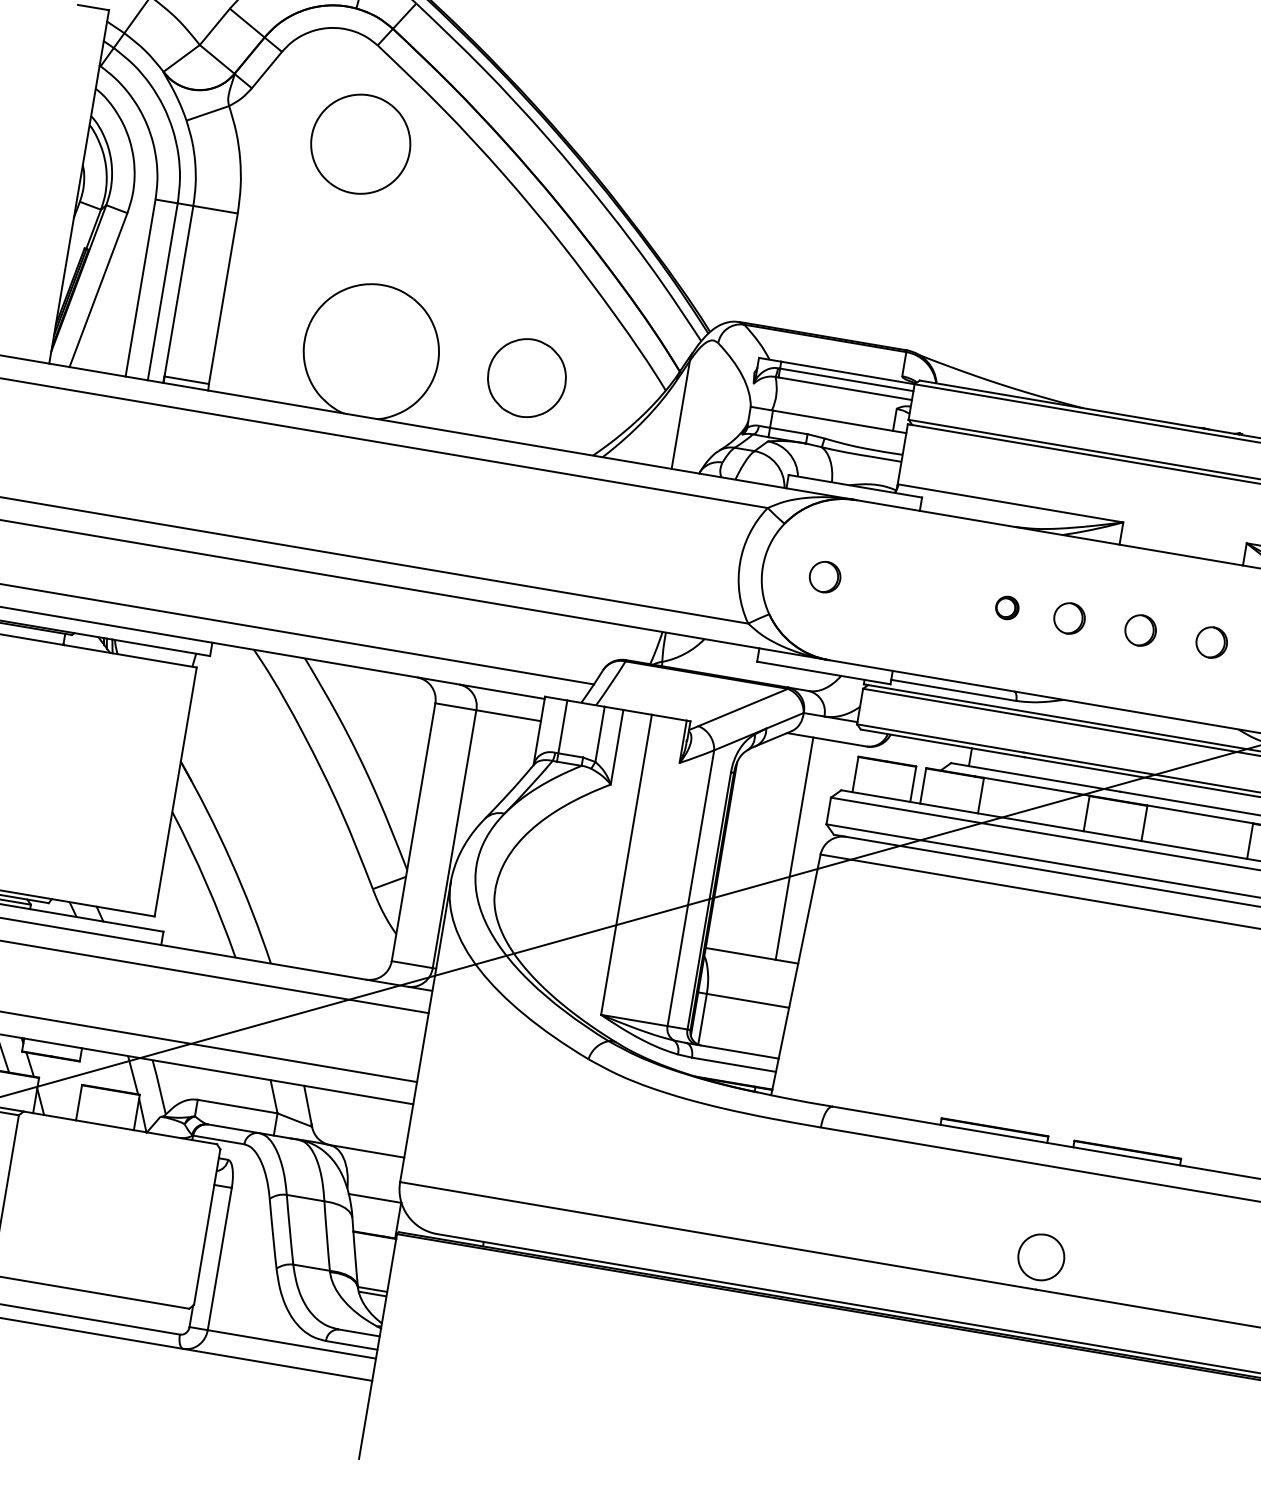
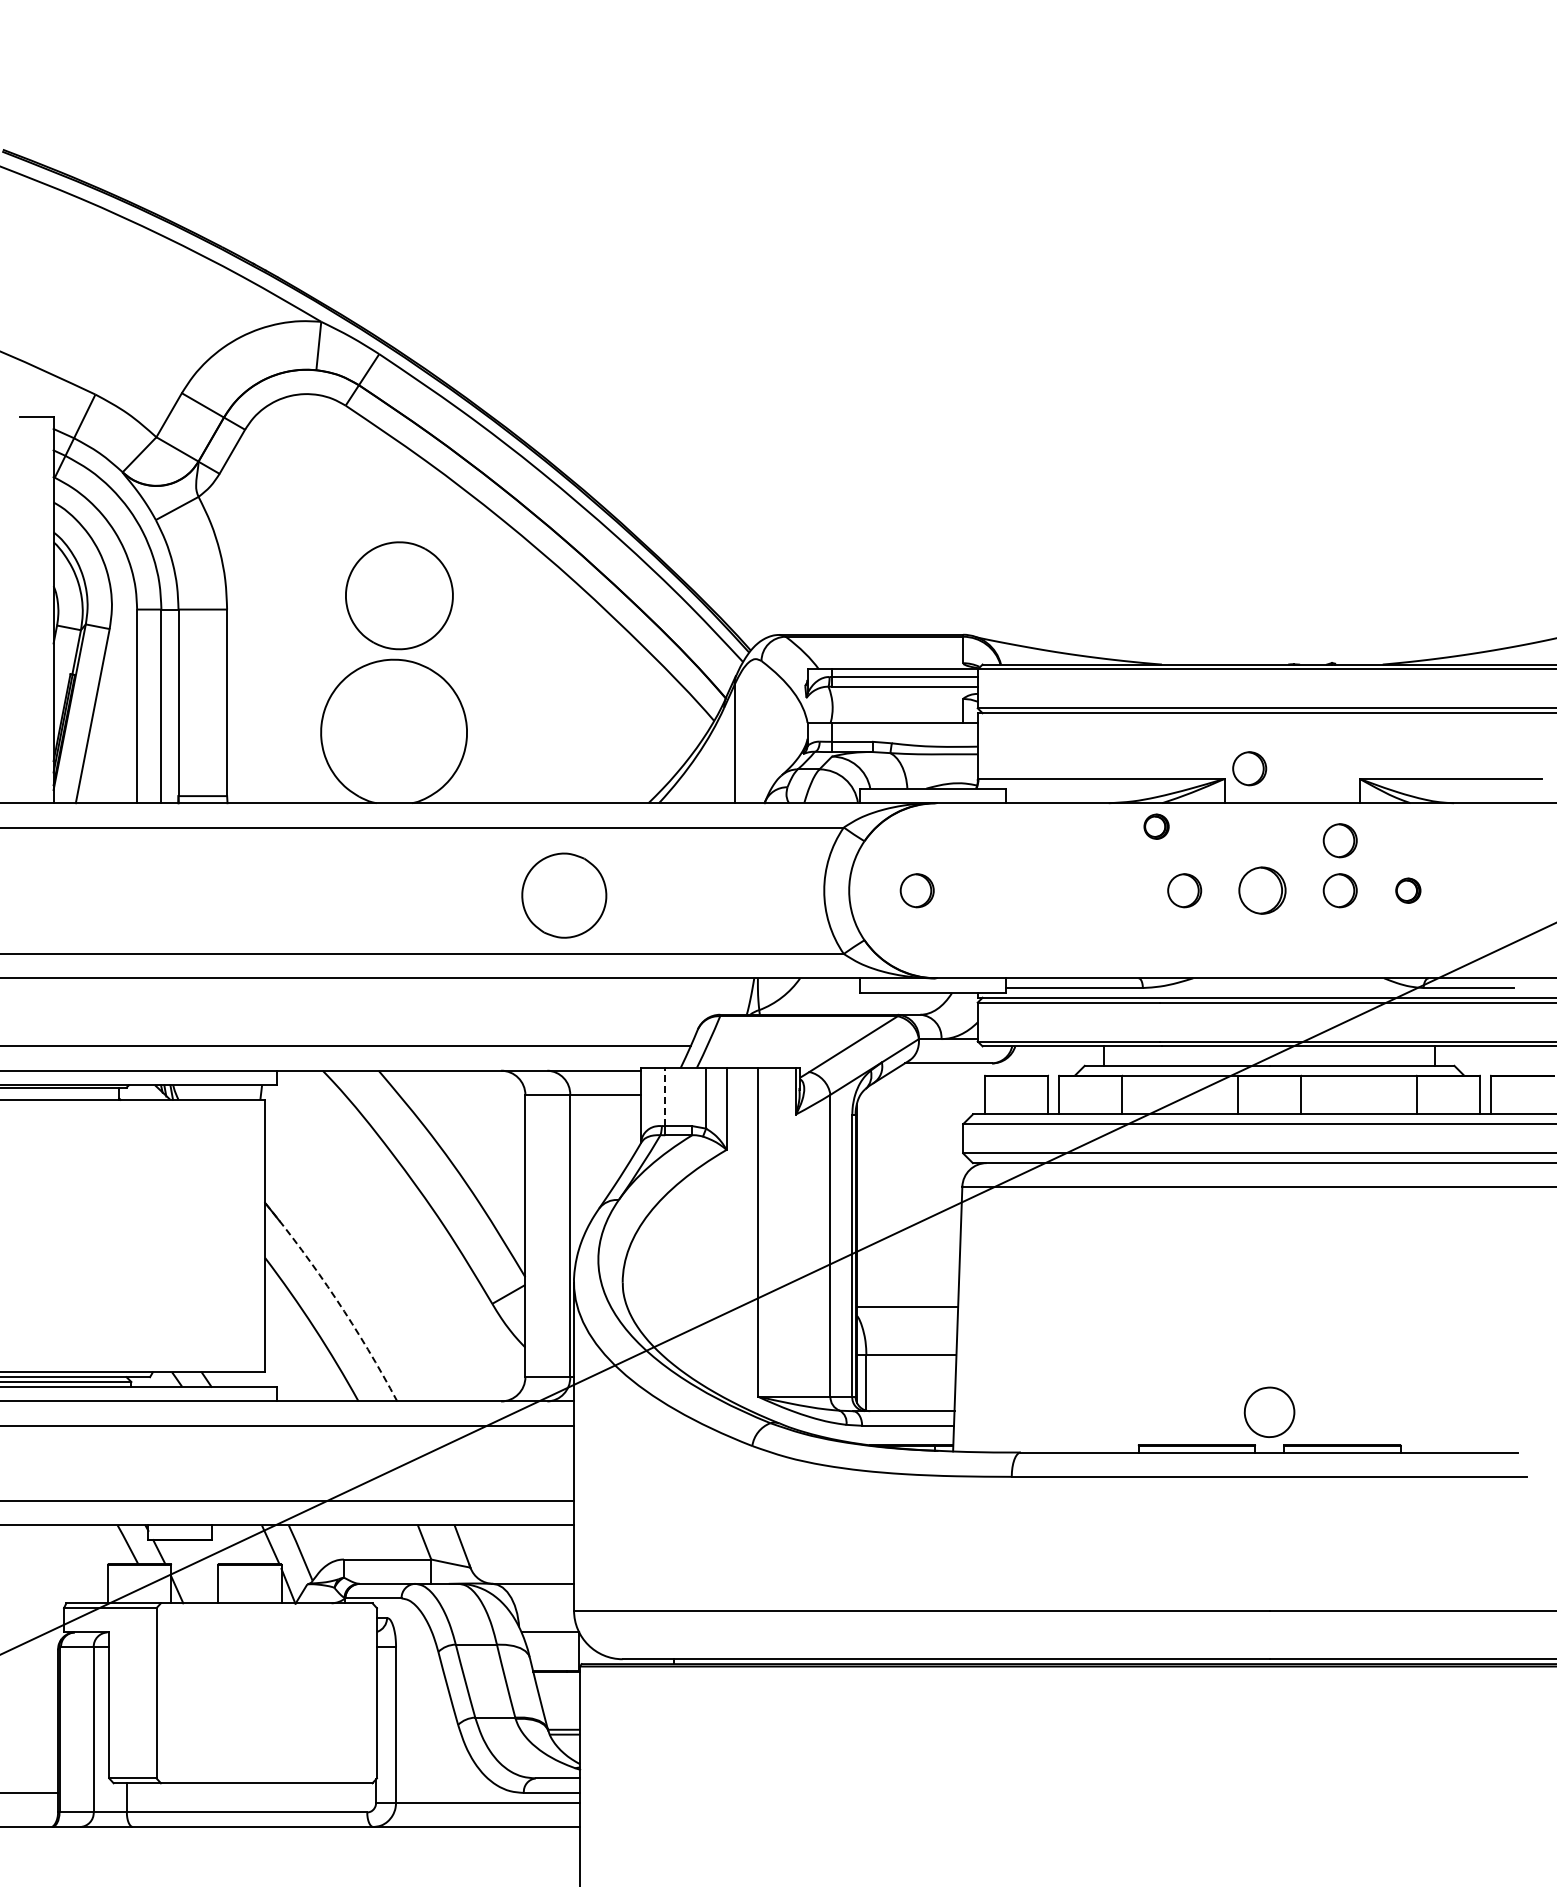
part: (360, 143) -> (399, 595), moved
part: (527, 378) -> (564, 895), moved
part: (1147, 516) -> (1249, 768), added
part: (1218, 596) -> (1339, 840), added
part: (1007, 607) -> (1156, 826), moved
part: (1140, 630) -> (1262, 890), size x1.4
line: (563, 727) -> (665, 1097), solid -> dashed
line: (794, 848) -> (933, 1184), removed
arc: (231, 860) -> (336, 1298), solid -> dashed
part: (1041, 1256) -> (1269, 1411), moved

